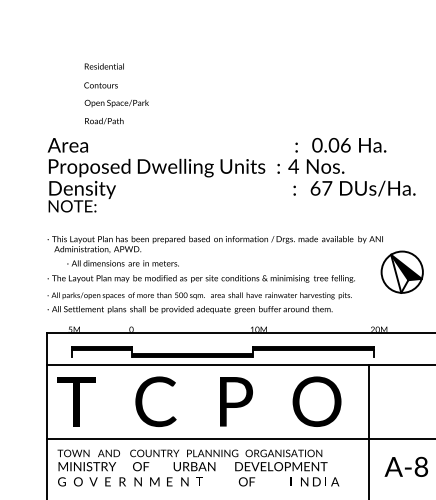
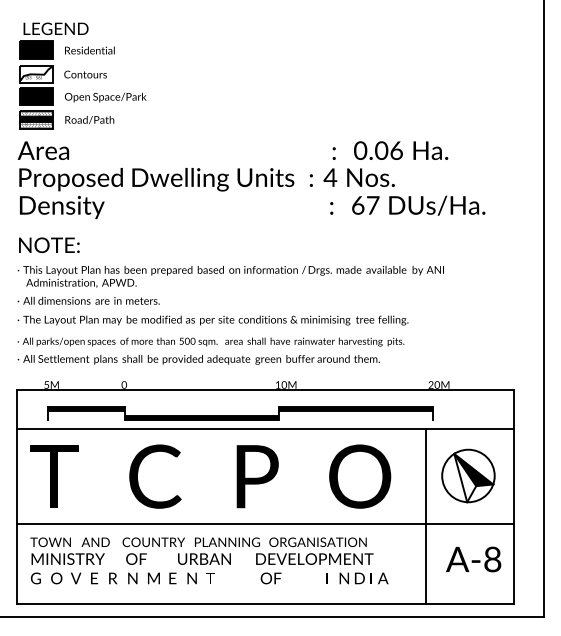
part: (75, 86) -> (53, 75), added
text: (72, 205) -> (49, 244), moved
text: (122, 263) -> (88, 300), moved
part: (402, 271) -> (468, 475), moved

